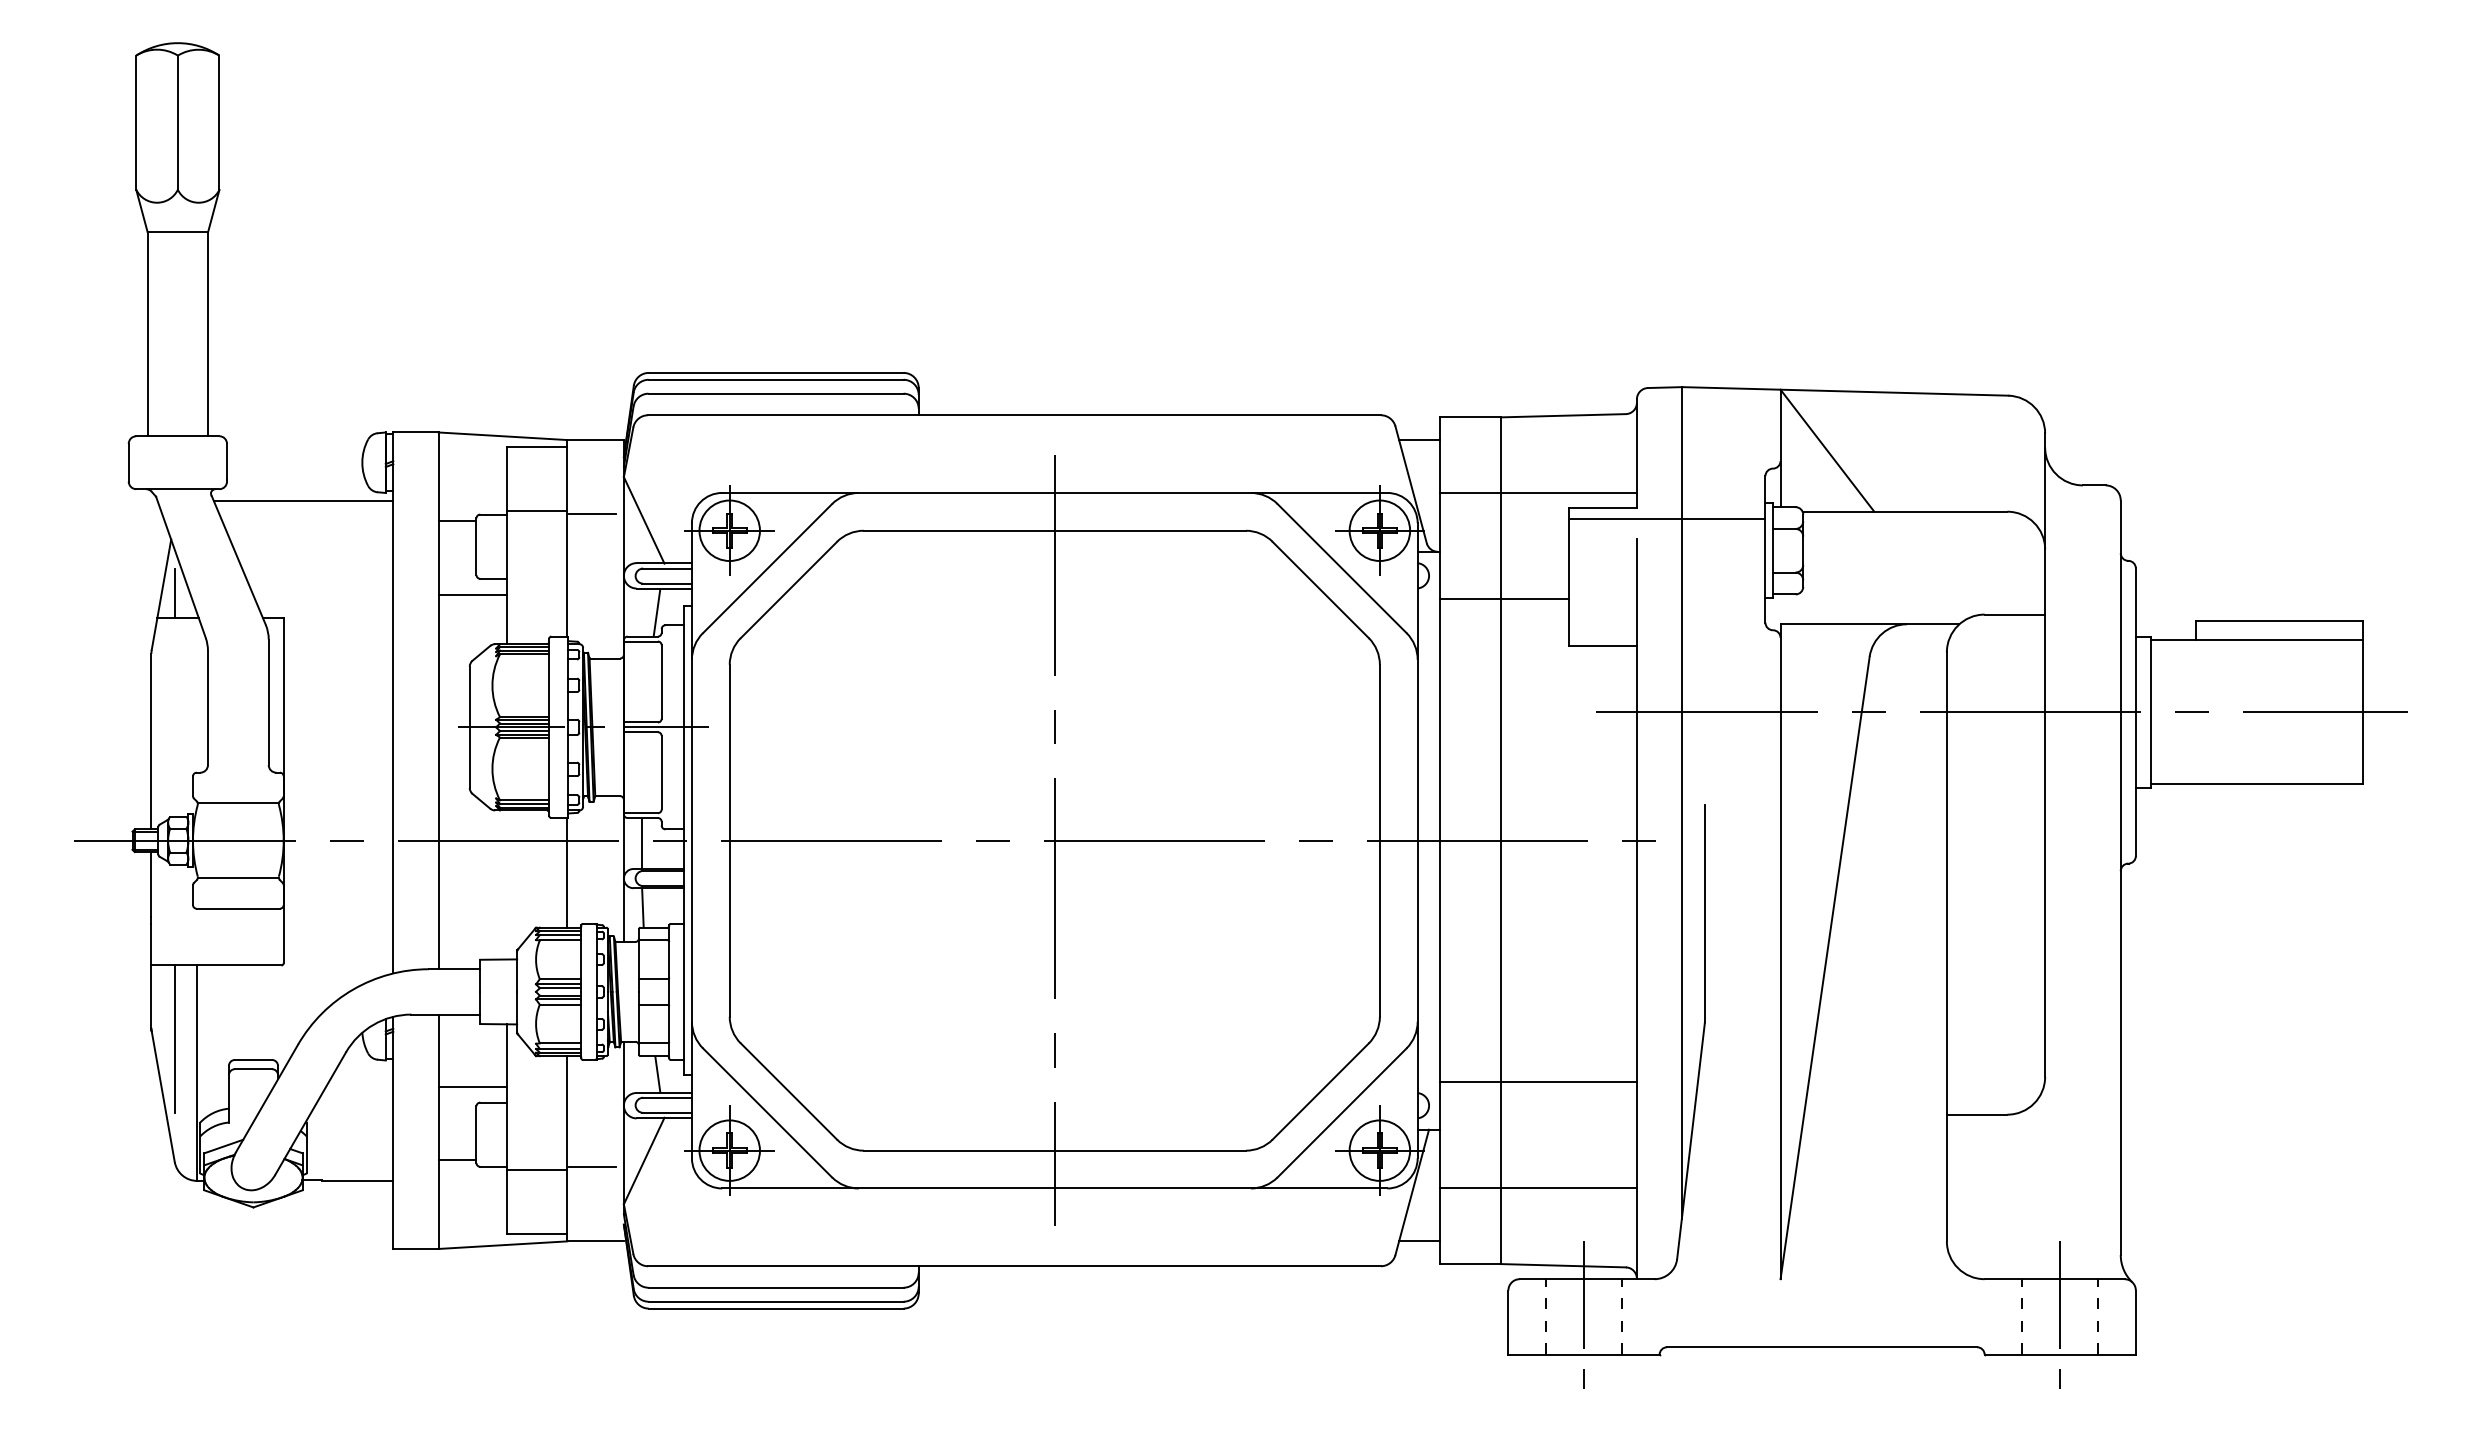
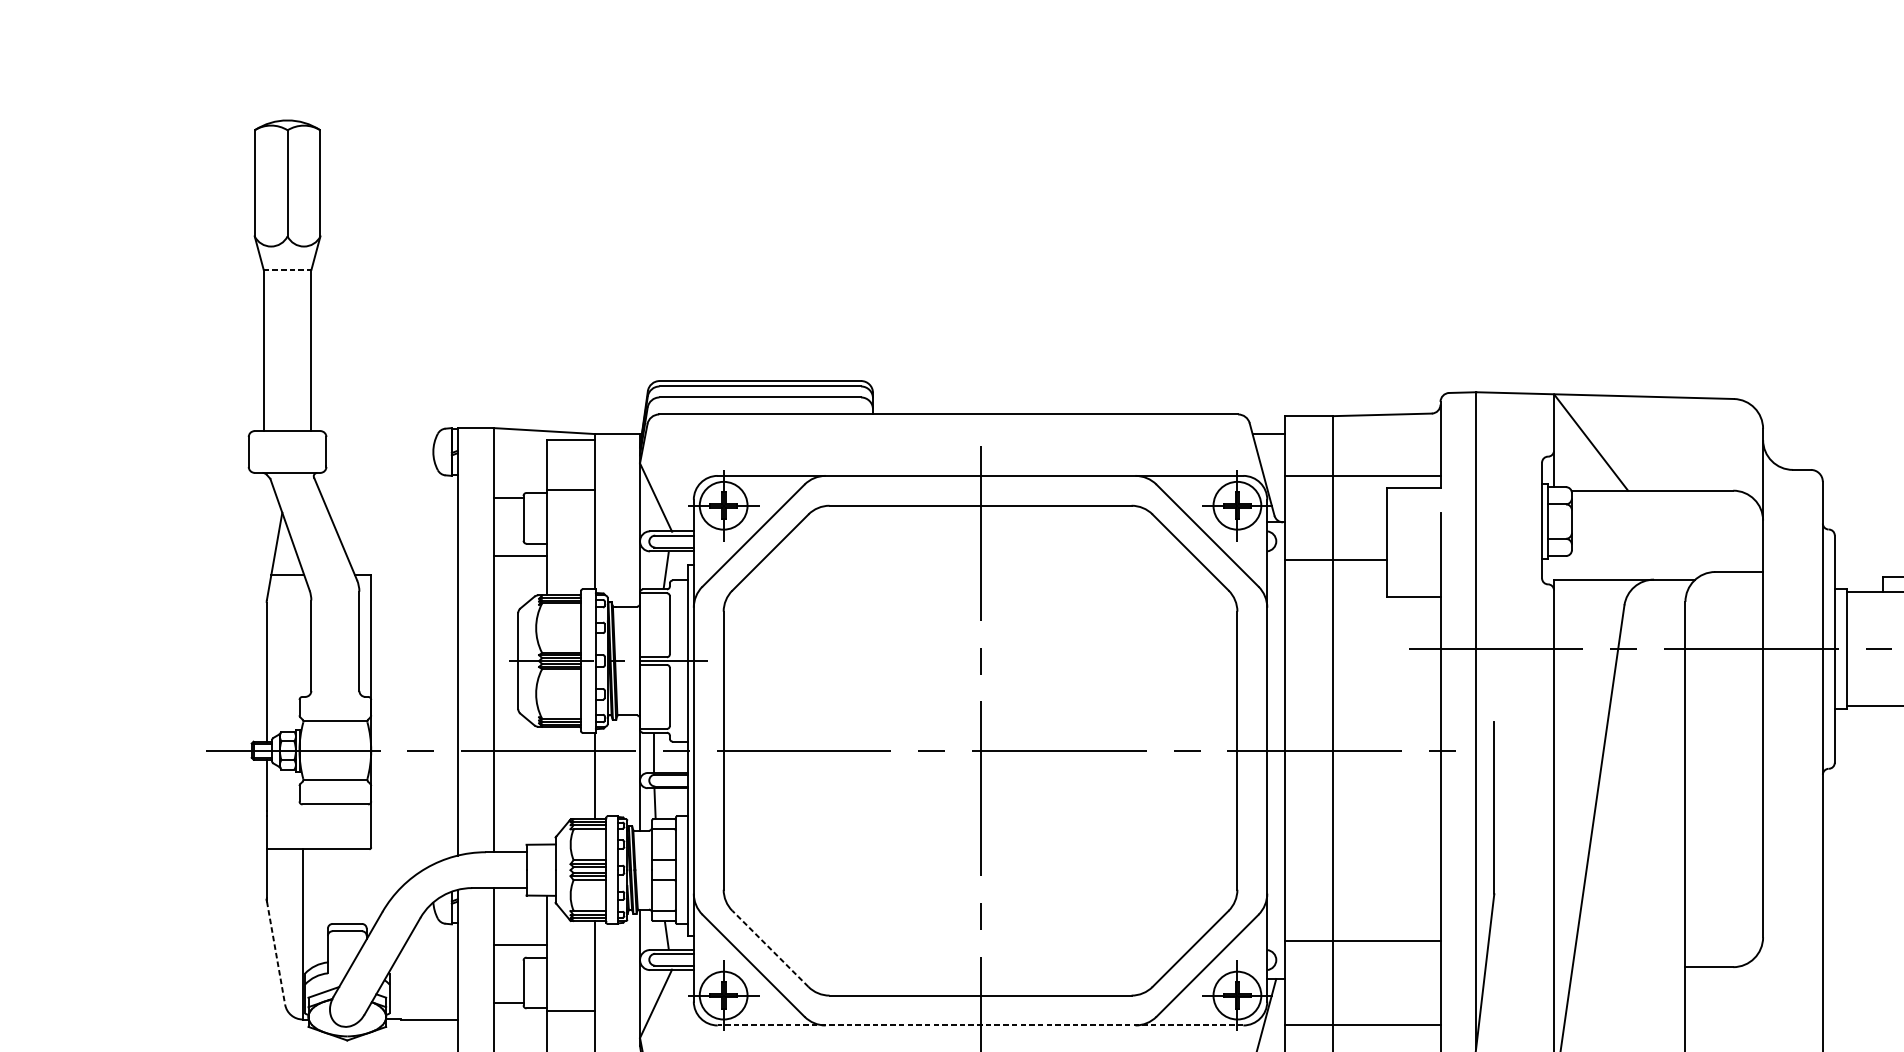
line: (178, 232) -> (288, 270), solid -> dashed
line: (303, 500) -> (386, 481), removed
line: (591, 514) -> (614, 492), removed
line: (1666, 518) -> (1463, 496), removed
line: (174, 592) -> (284, 554), removed
line: (174, 1038) -> (284, 906), removed
line: (788, 1091) -> (770, 948), solid -> dashed
line: (163, 1097) -> (276, 953), solid -> dashed
line: (591, 1167) -> (614, 1008), removed
line: (1054, 1188) -> (980, 1025), solid -> dashed

